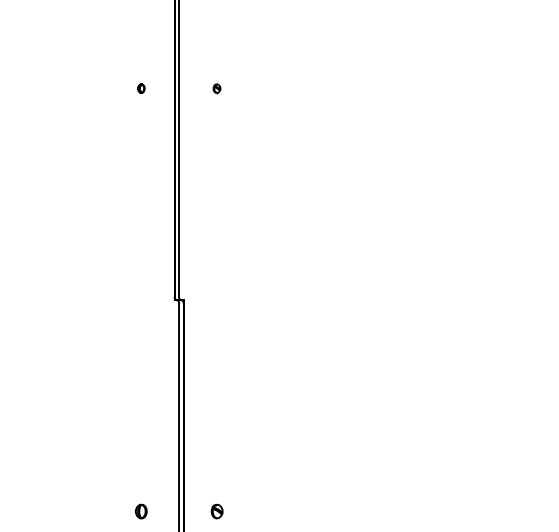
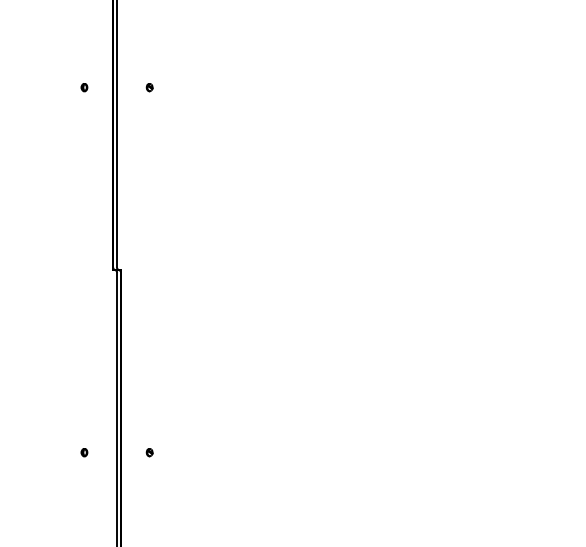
part: (141, 511) -> (84, 452), size x0.62
part: (216, 511) -> (149, 452), size x0.62

